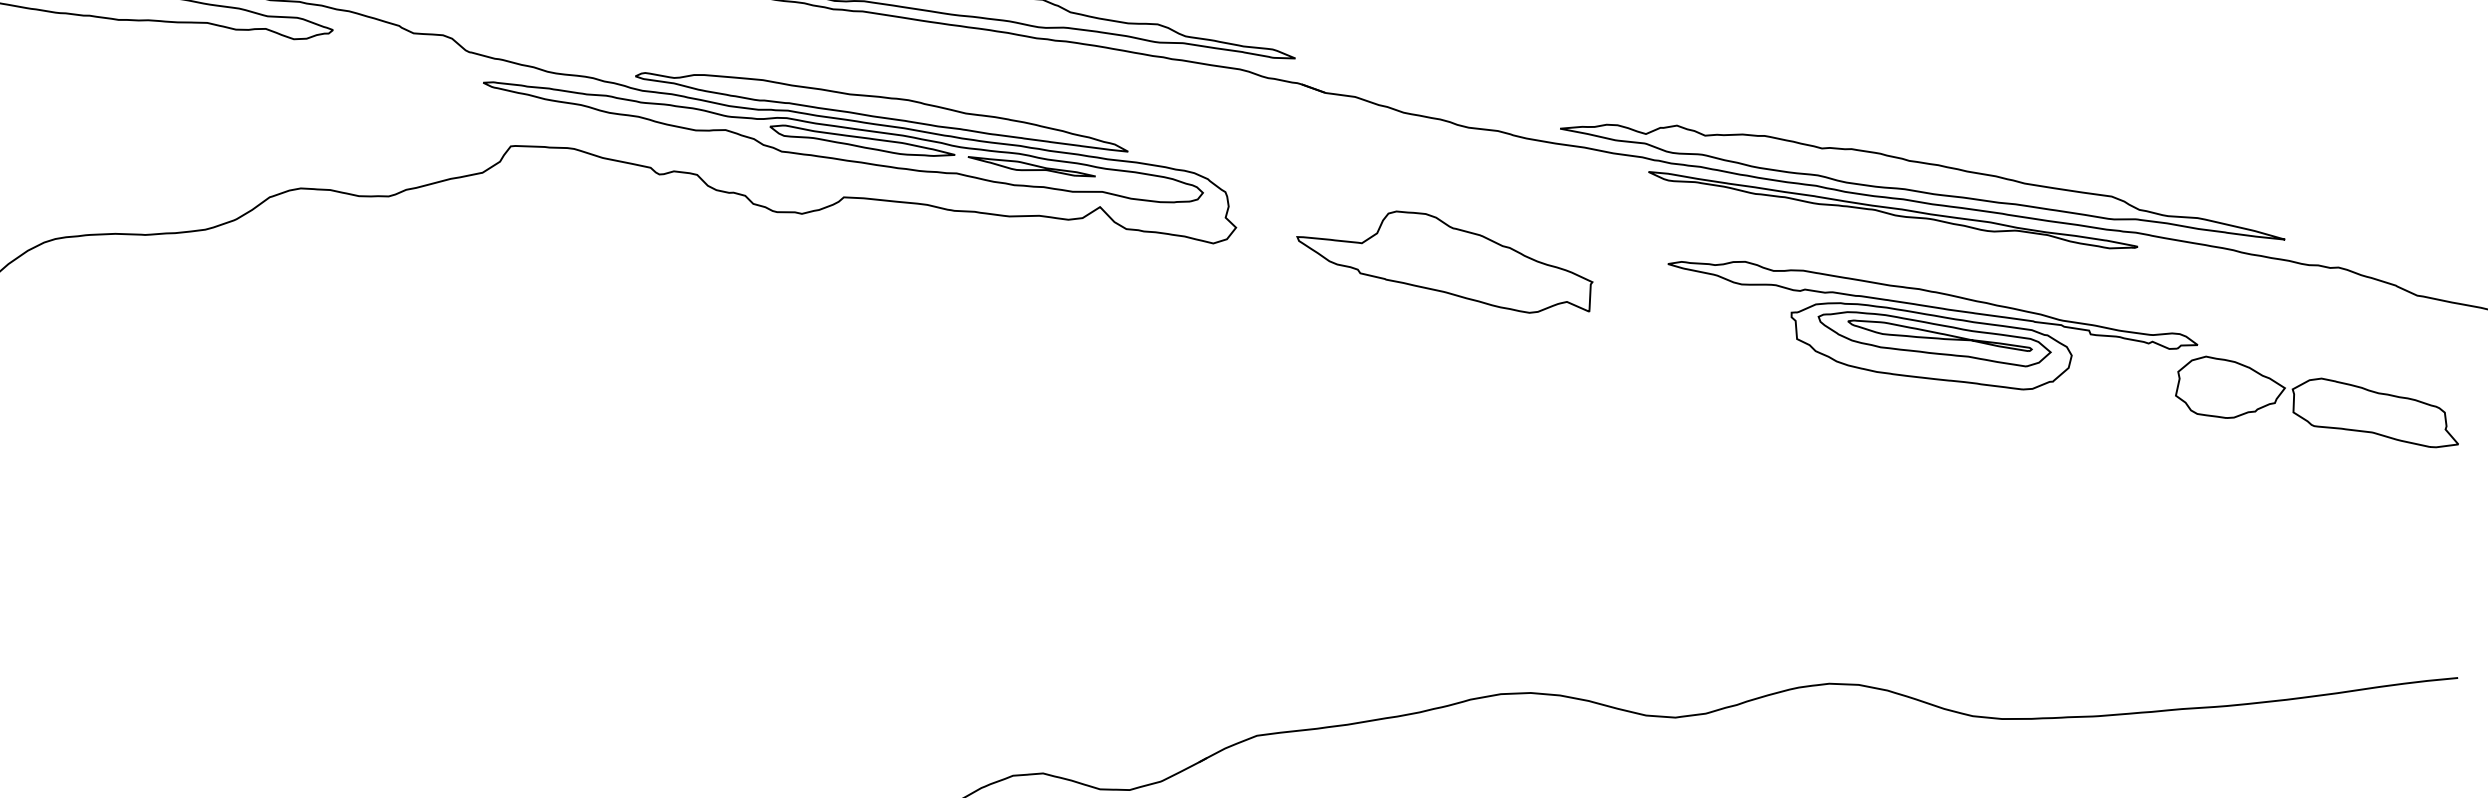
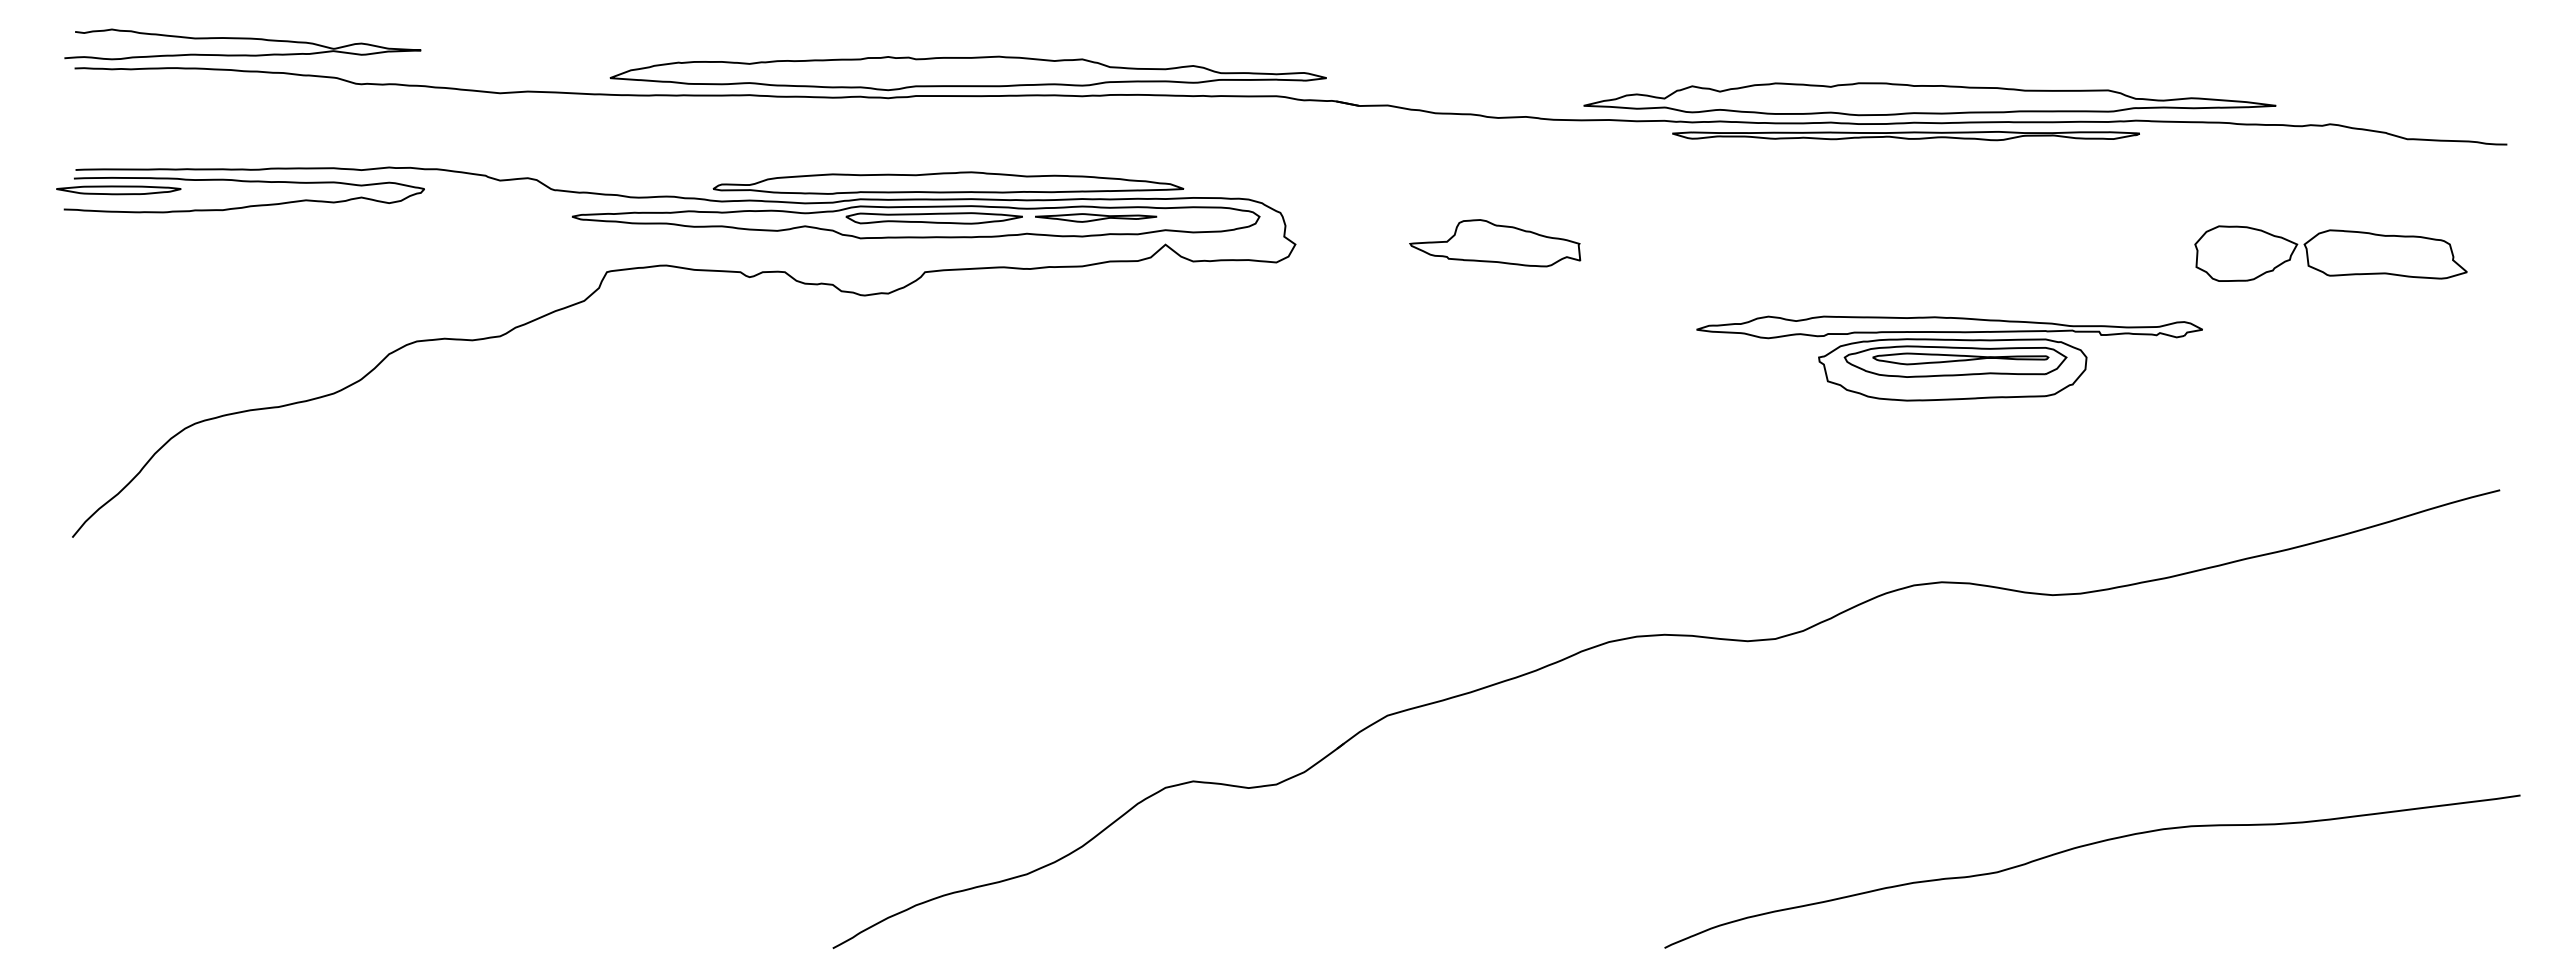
part: (1444, 257) -> (1494, 242), size x0.6
part: (1928, 334) -> (1949, 358), moved

